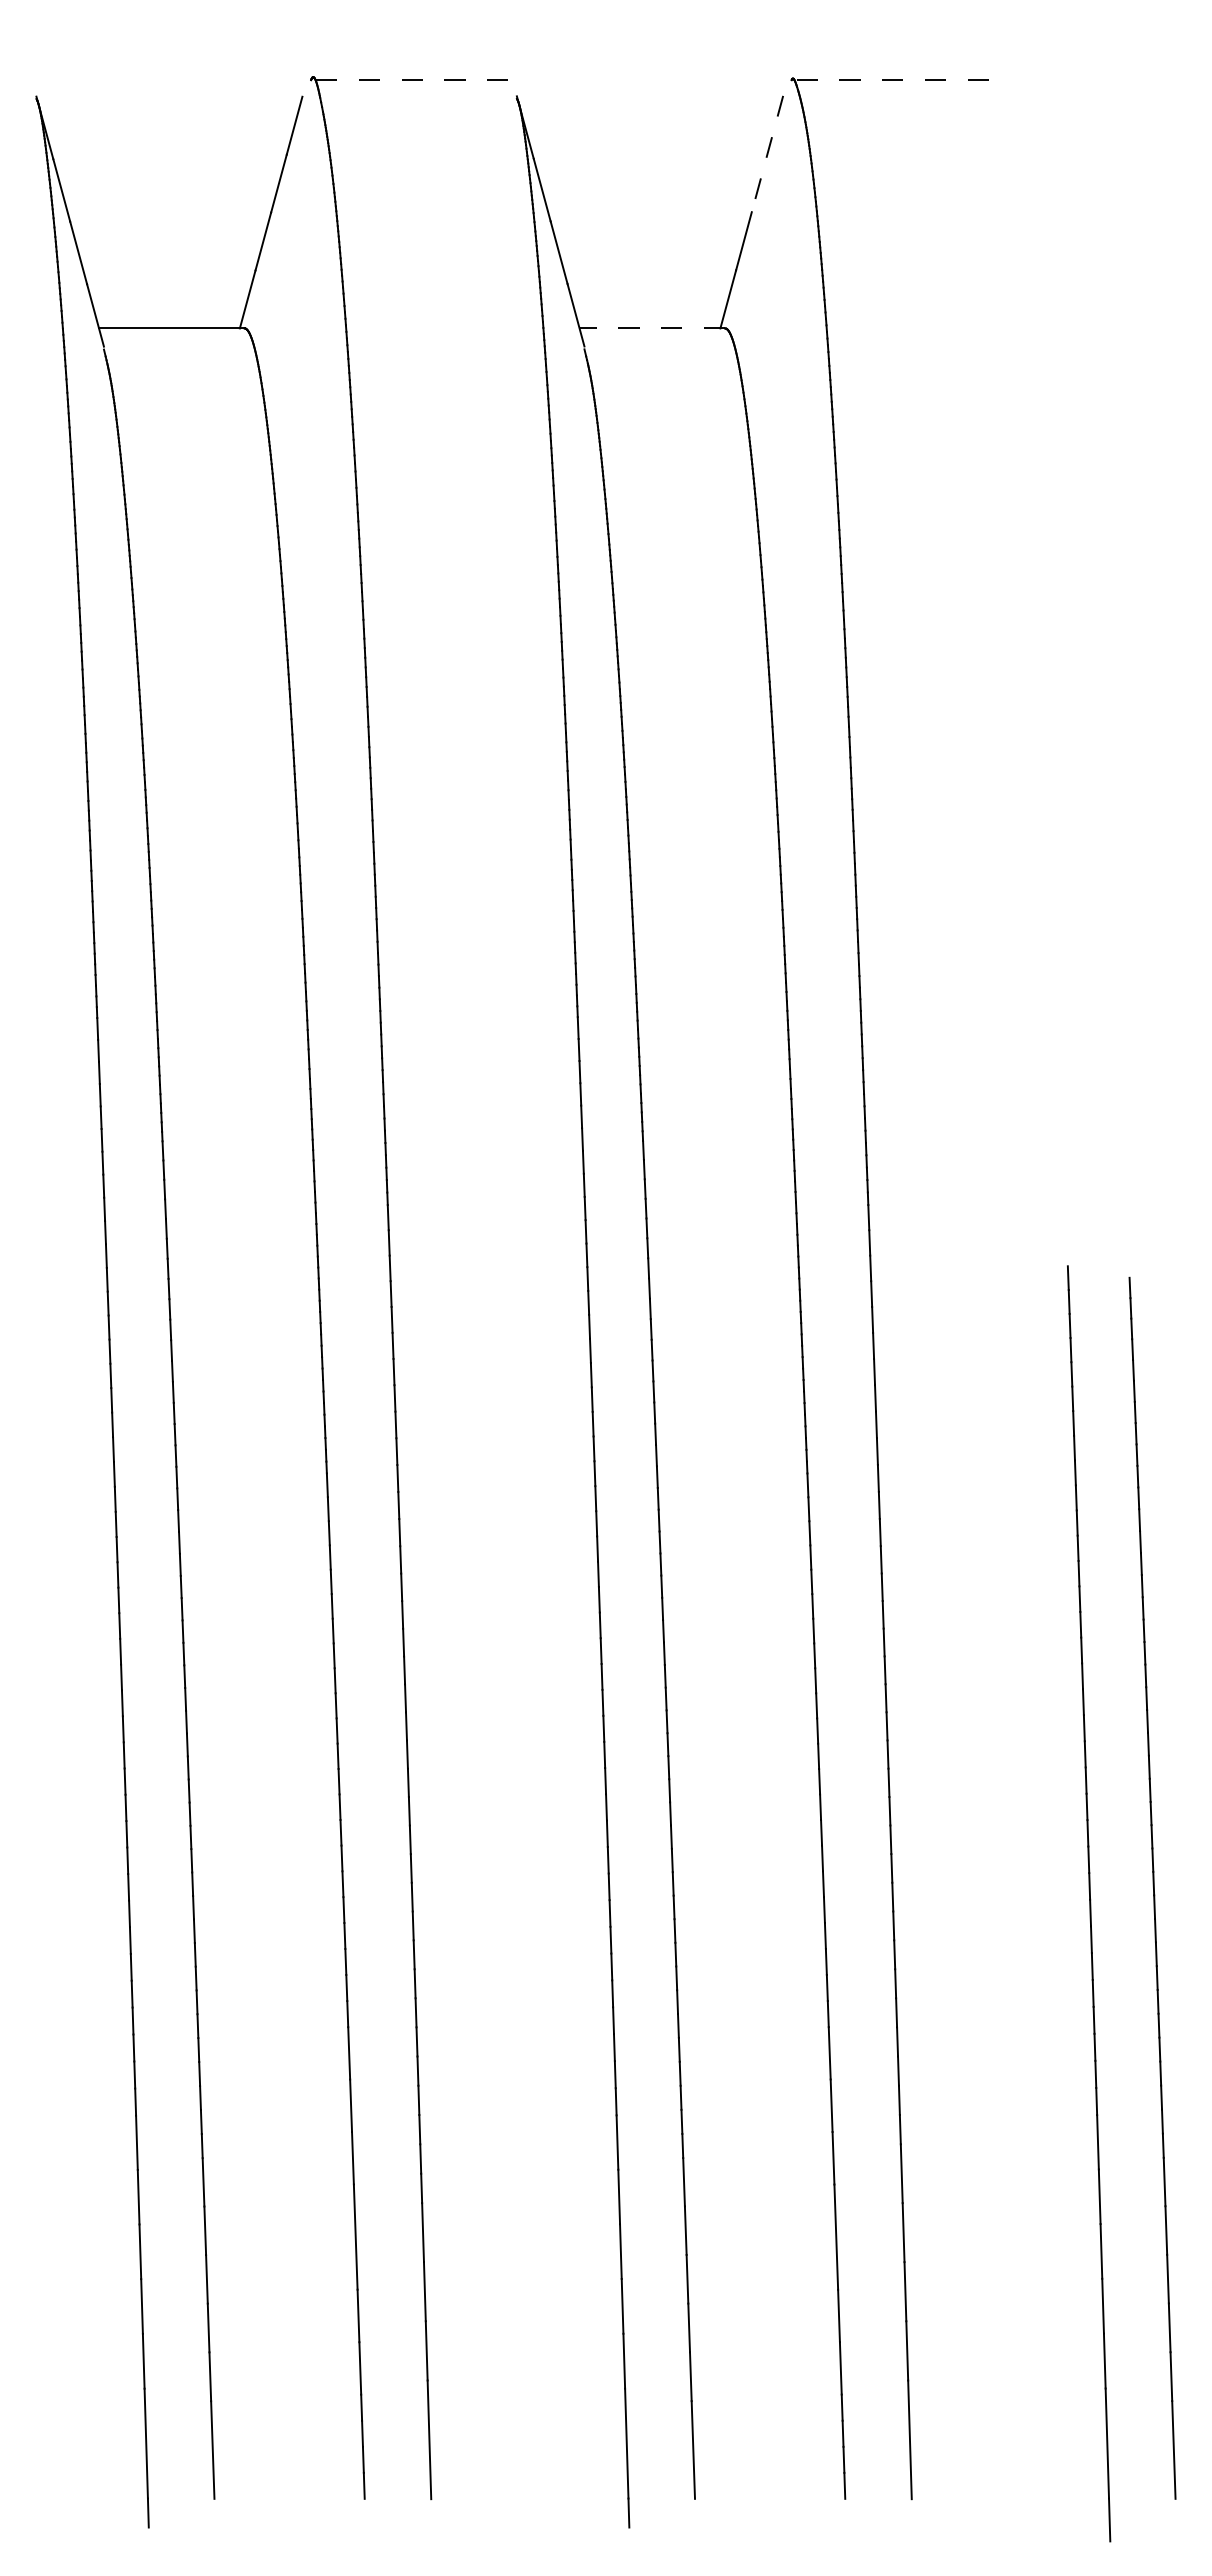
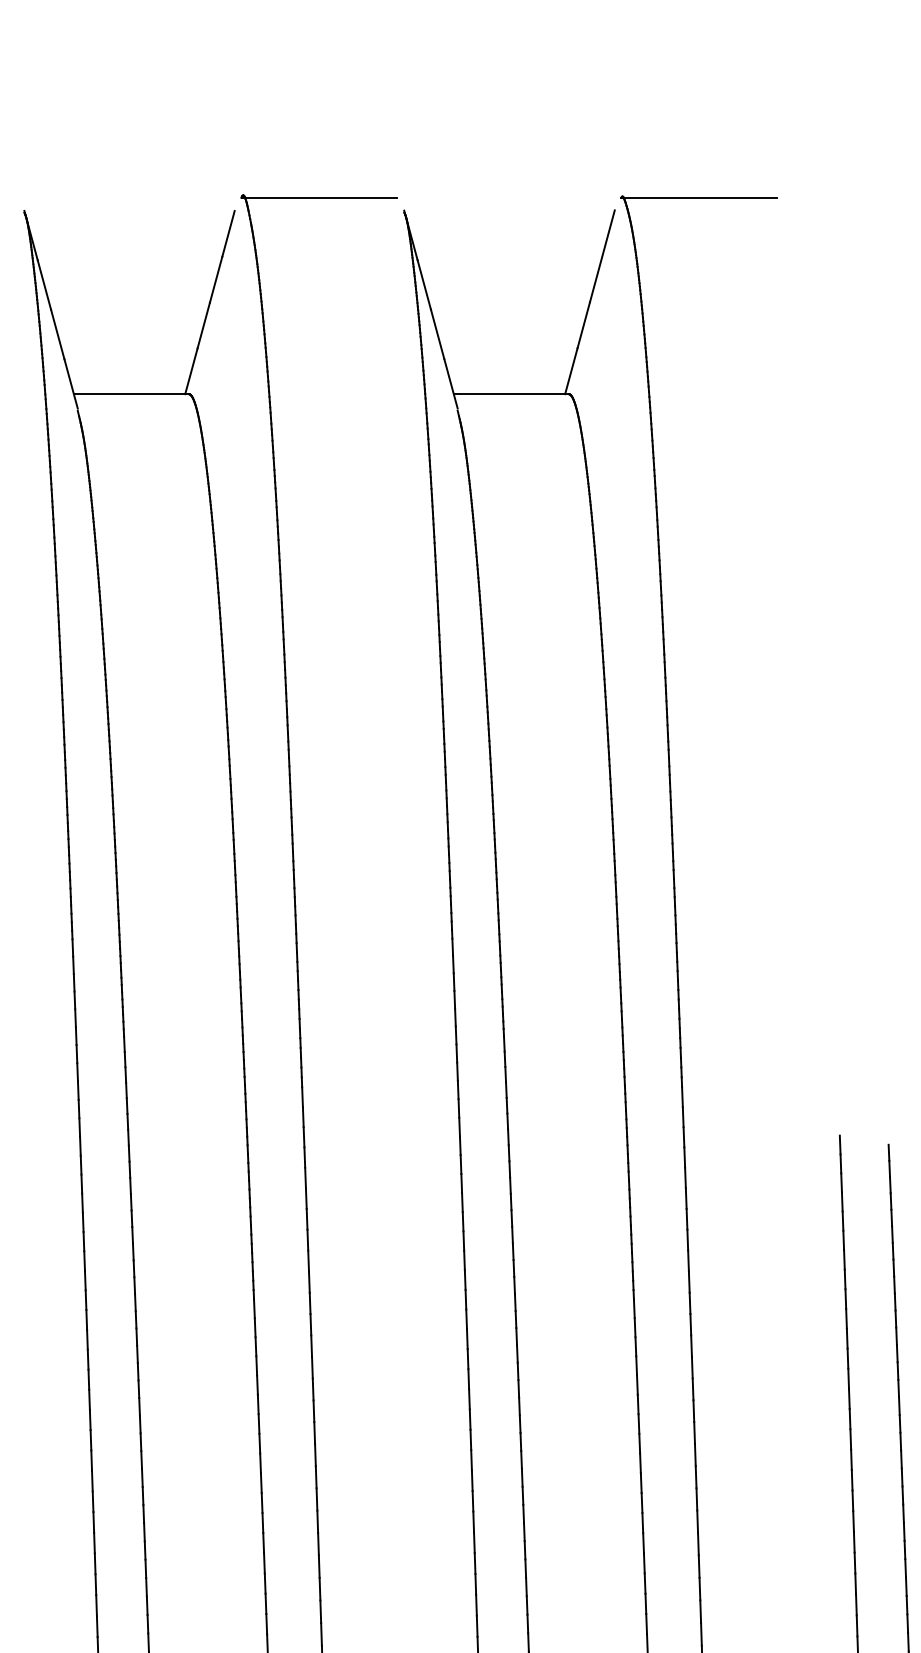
line: (409, 80) -> (319, 198), dashed -> solid
line: (890, 80) -> (699, 198), dashed -> solid
line: (767, 154) -> (602, 256), dashed -> solid
line: (652, 328) -> (511, 394), dashed -> solid

